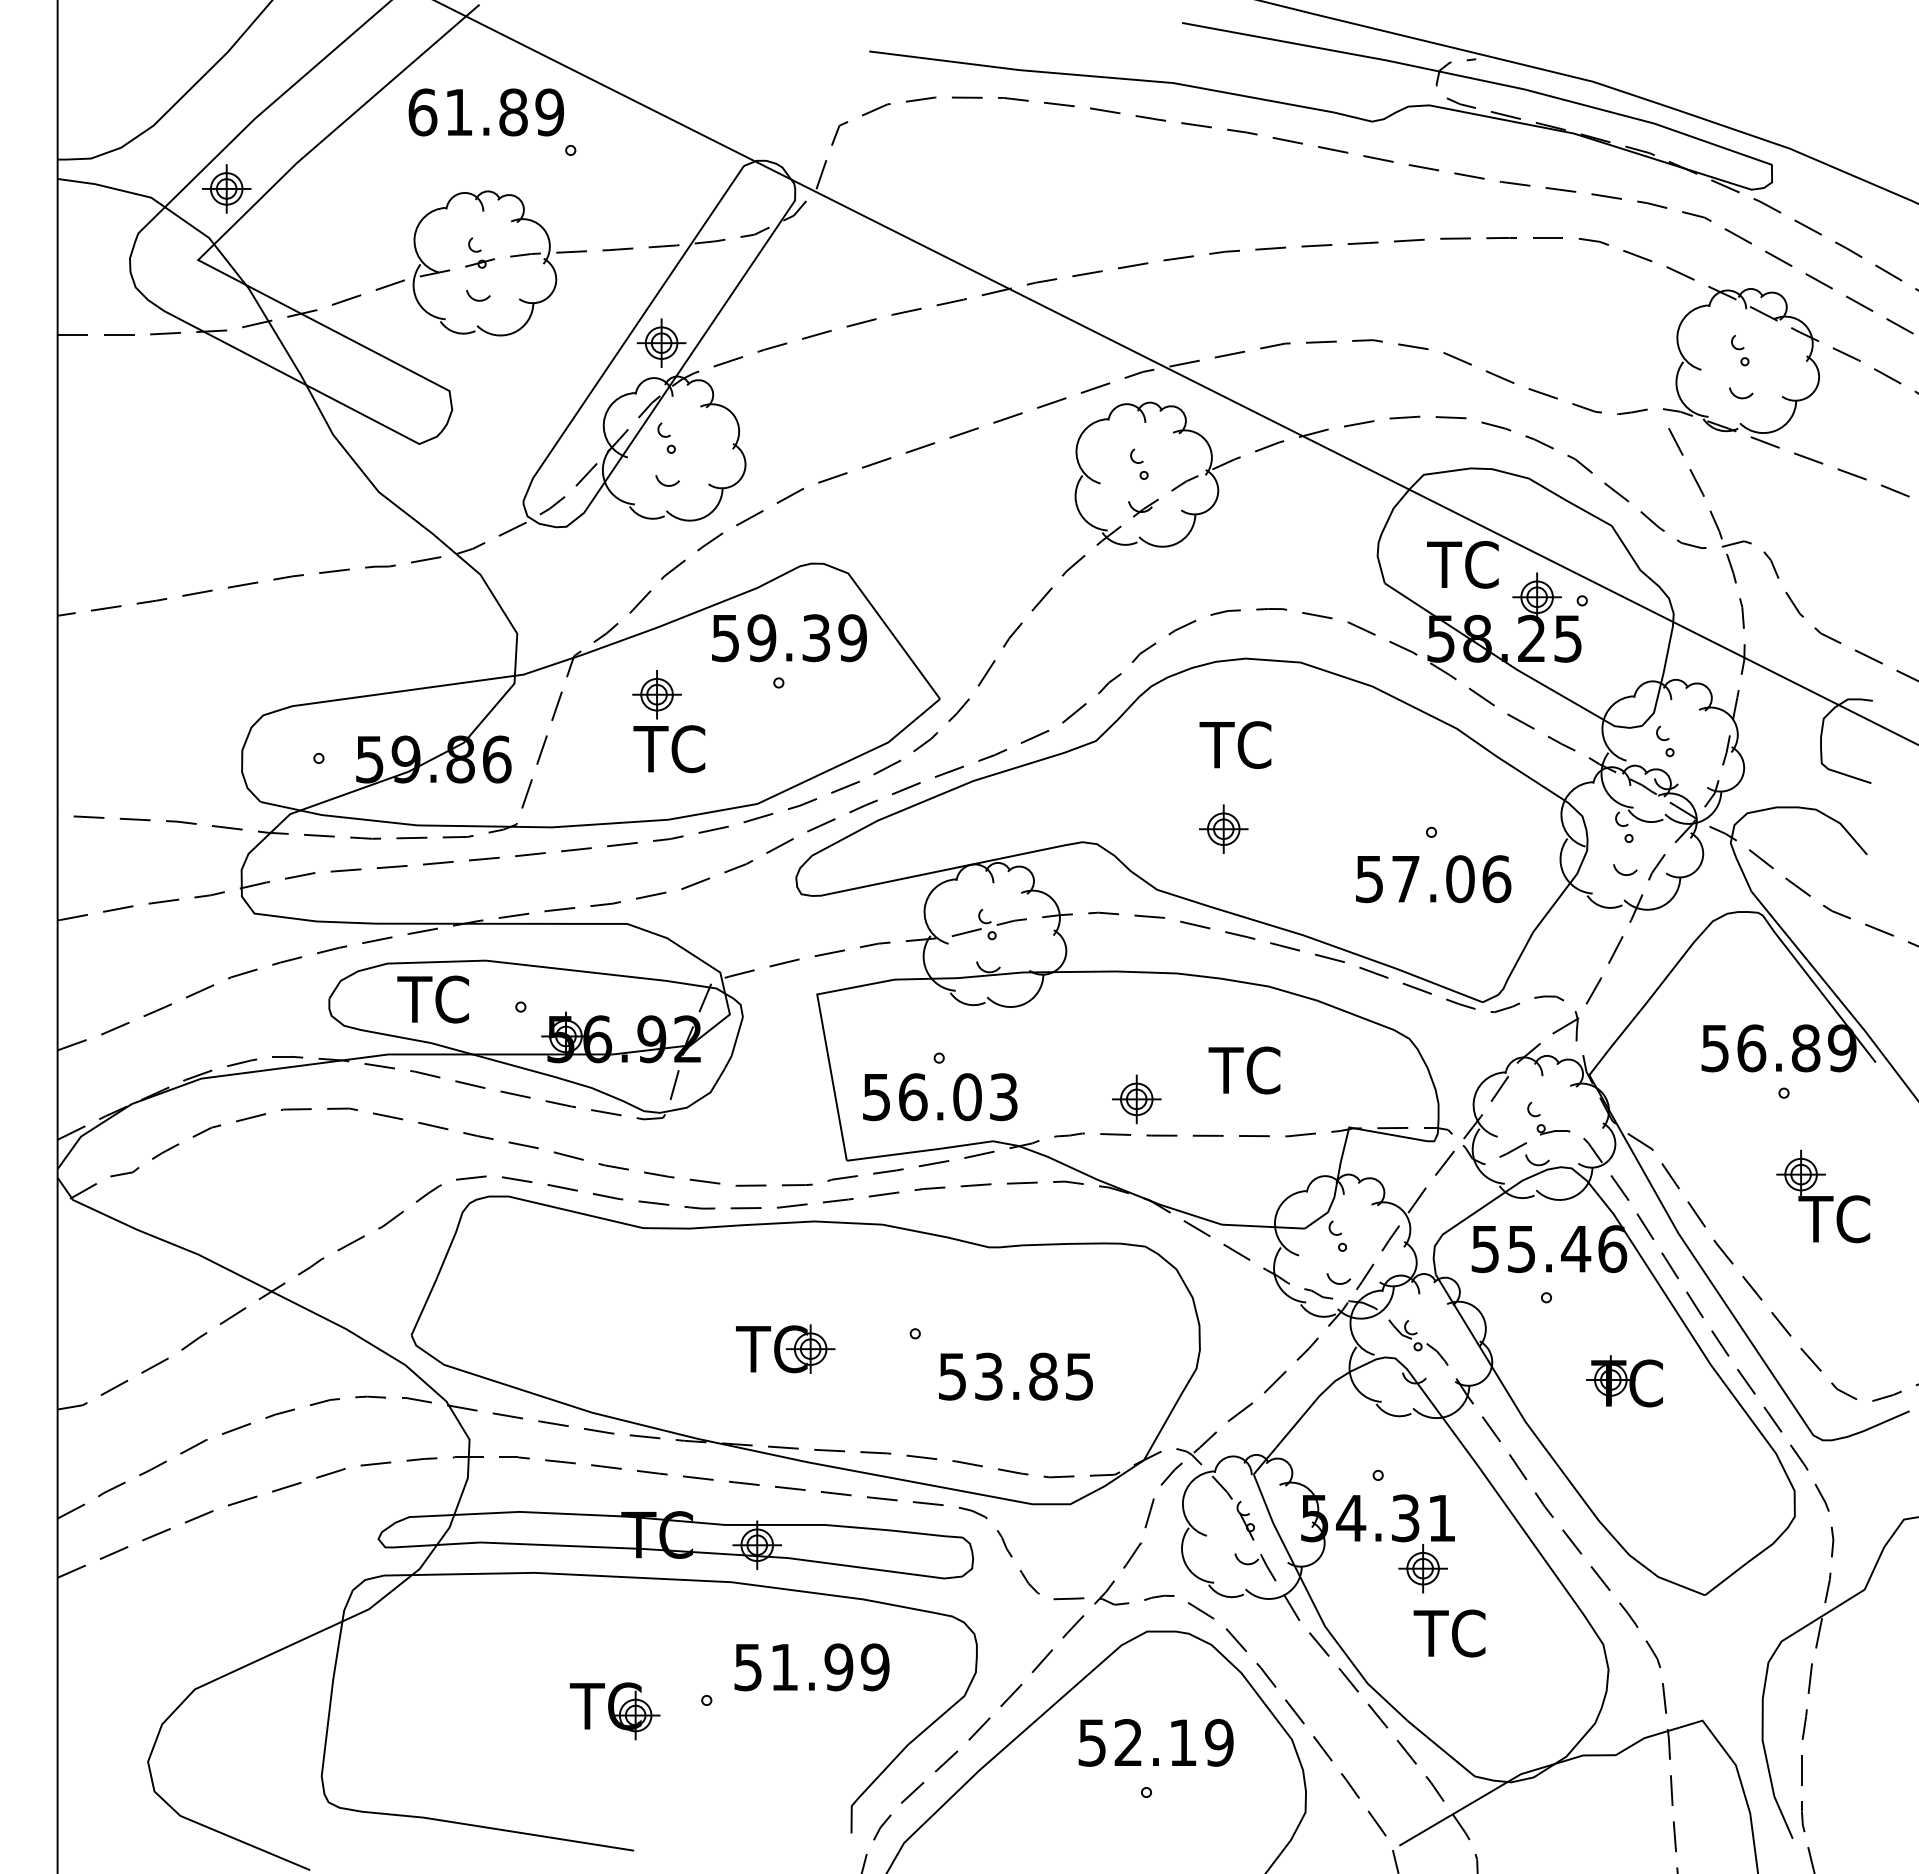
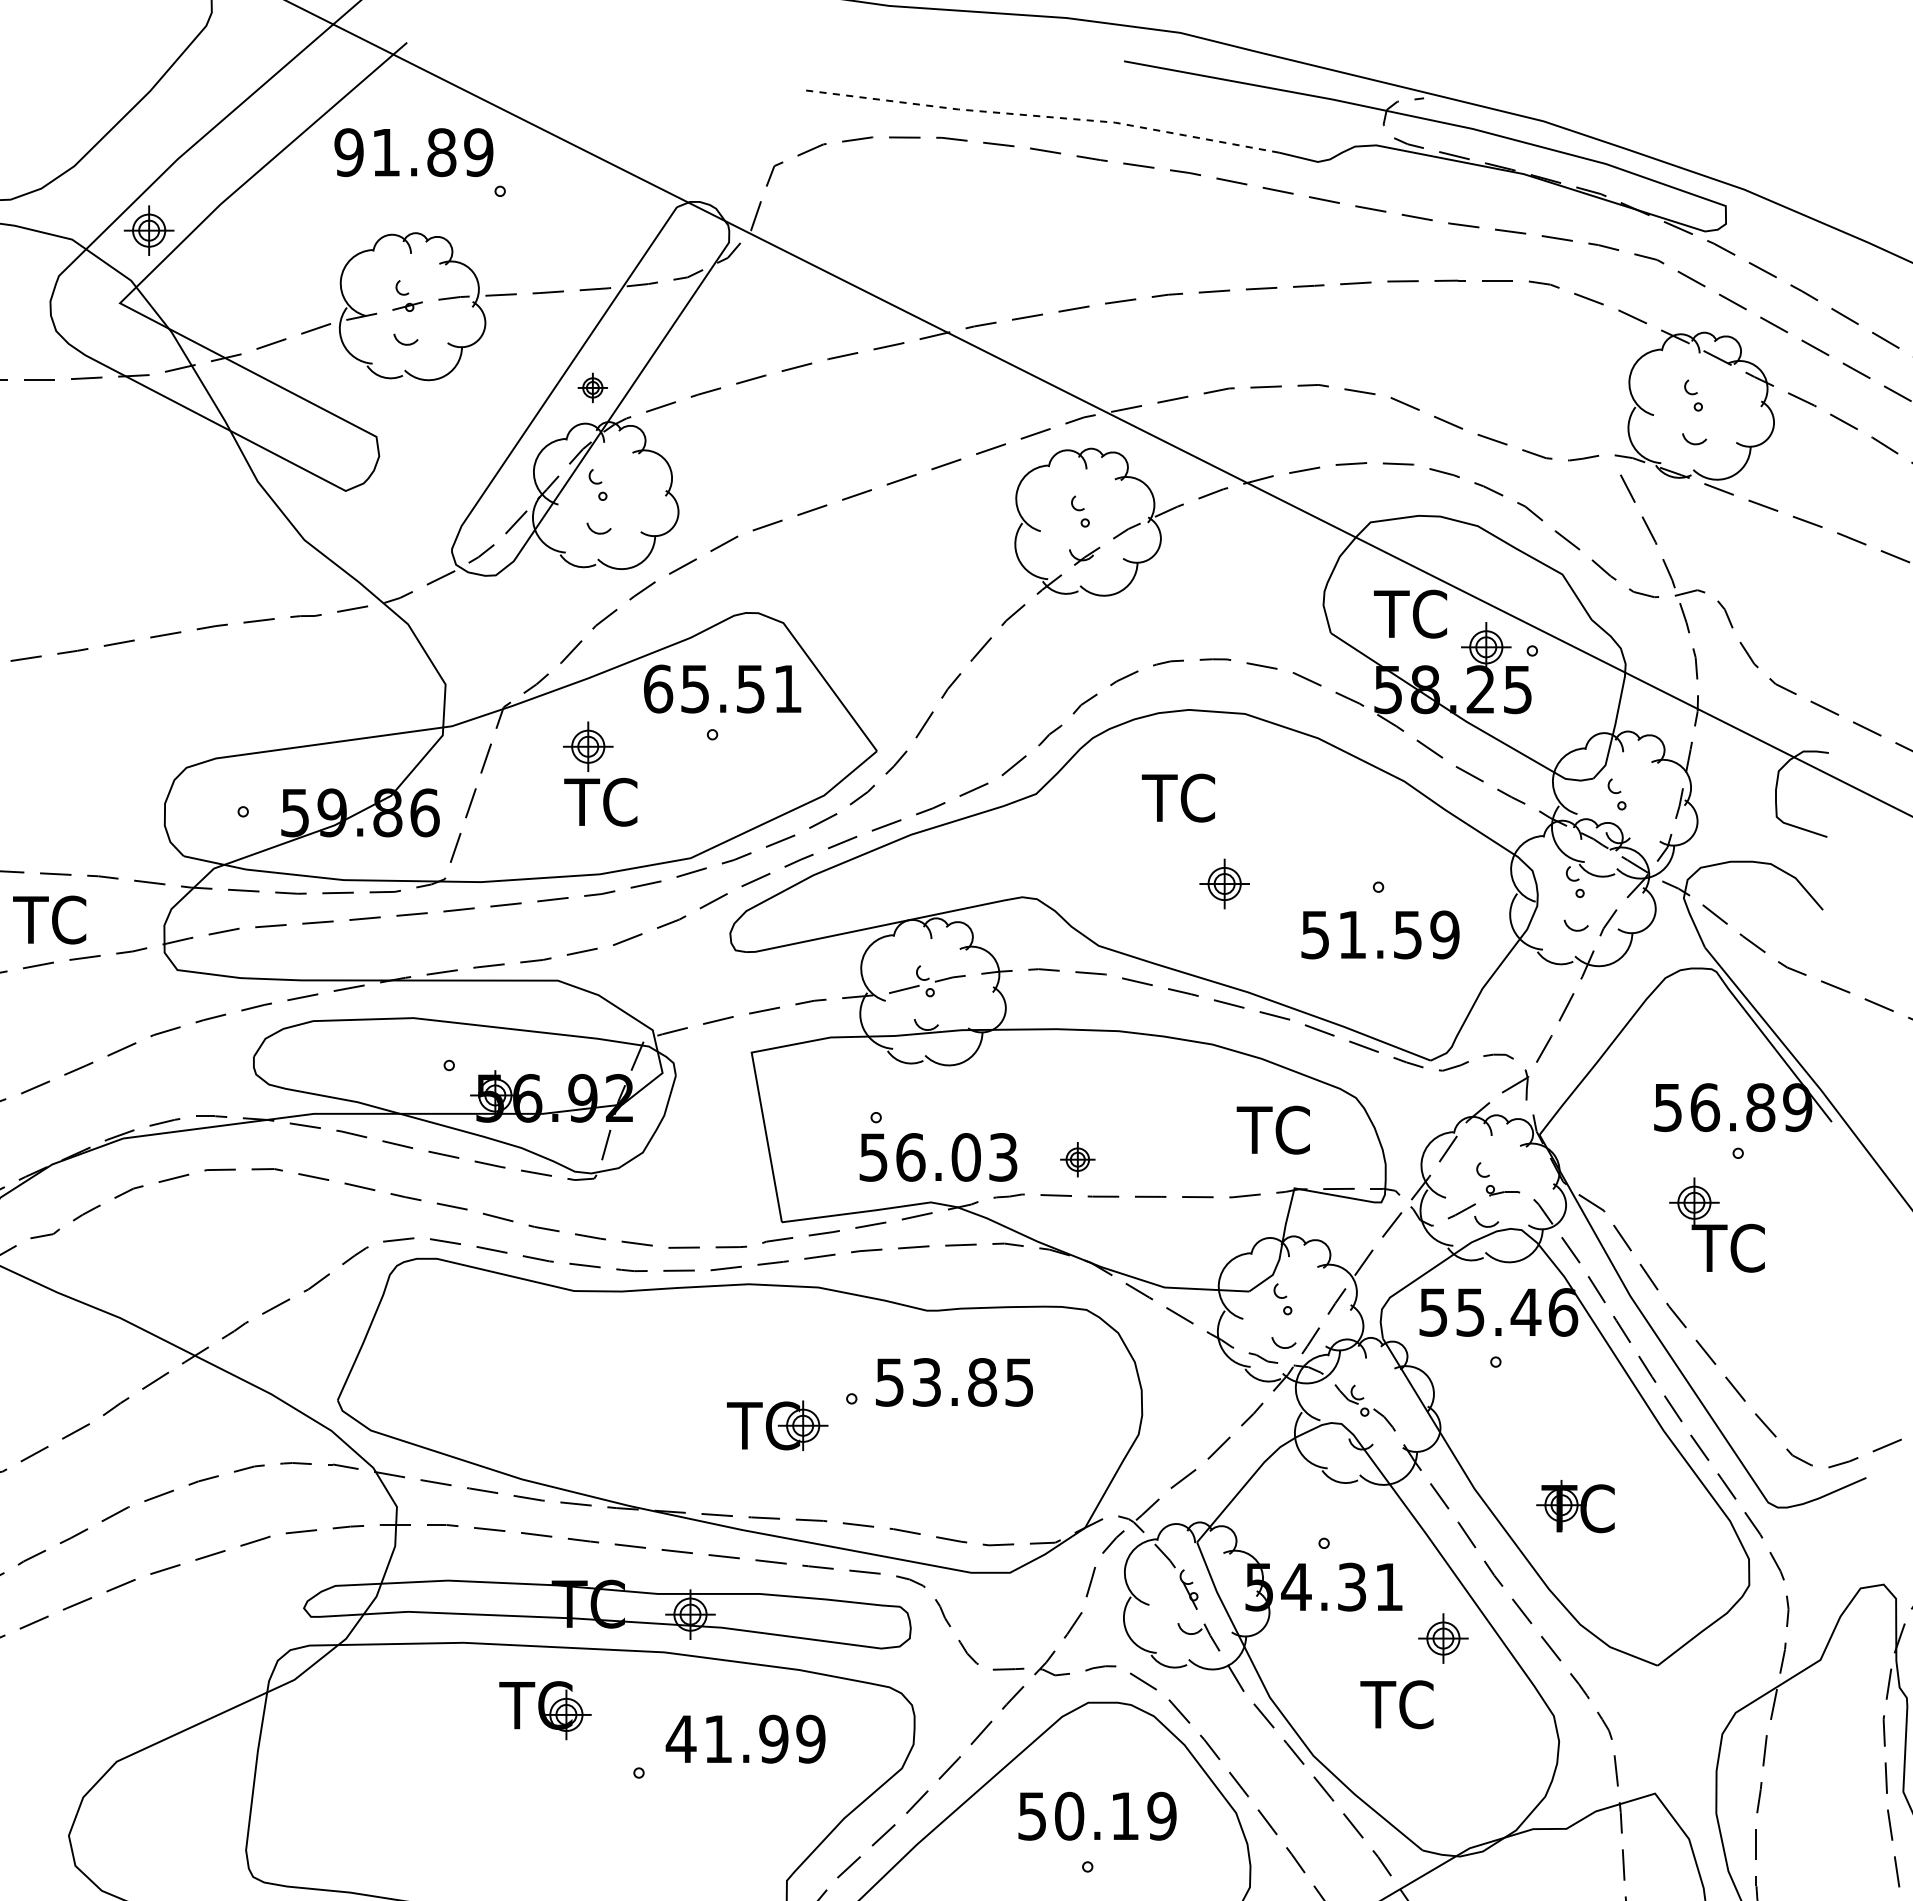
line: (1102, 77) -> (1042, 116), solid -> dashed
text: (422, 112) -> (348, 152), 61.89 -> 91.89
part: (661, 342) -> (592, 387), size x0.6
text: (788, 638) -> (722, 689), 59.39 -> 65.51
part: (1223, 828) -> (1224, 883), moved
text: (1451, 879) -> (1398, 935), 57.06 -> 51.59
text: (432, 999) -> (48, 920), moved
text: (1244, 1070) -> (1273, 1130), moved
text: (940, 1097) -> (938, 1157), moved
part: (1136, 1099) -> (1077, 1159), size x0.7
part: (1823, 1196) -> (1717, 1225), moved
part: (785, 1348) -> (777, 1425), moved
text: (1015, 1376) -> (954, 1382), moved
part: (1624, 1381) -> (1575, 1506), moved
part: (1422, 1568) -> (1442, 1638), moved
text: (748, 1667) -> (681, 1739), 51.99 -> 41.99
part: (614, 1711) -> (544, 1710), moved
text: (1128, 1742) -> (1069, 1815), 52.19 -> 50.19

